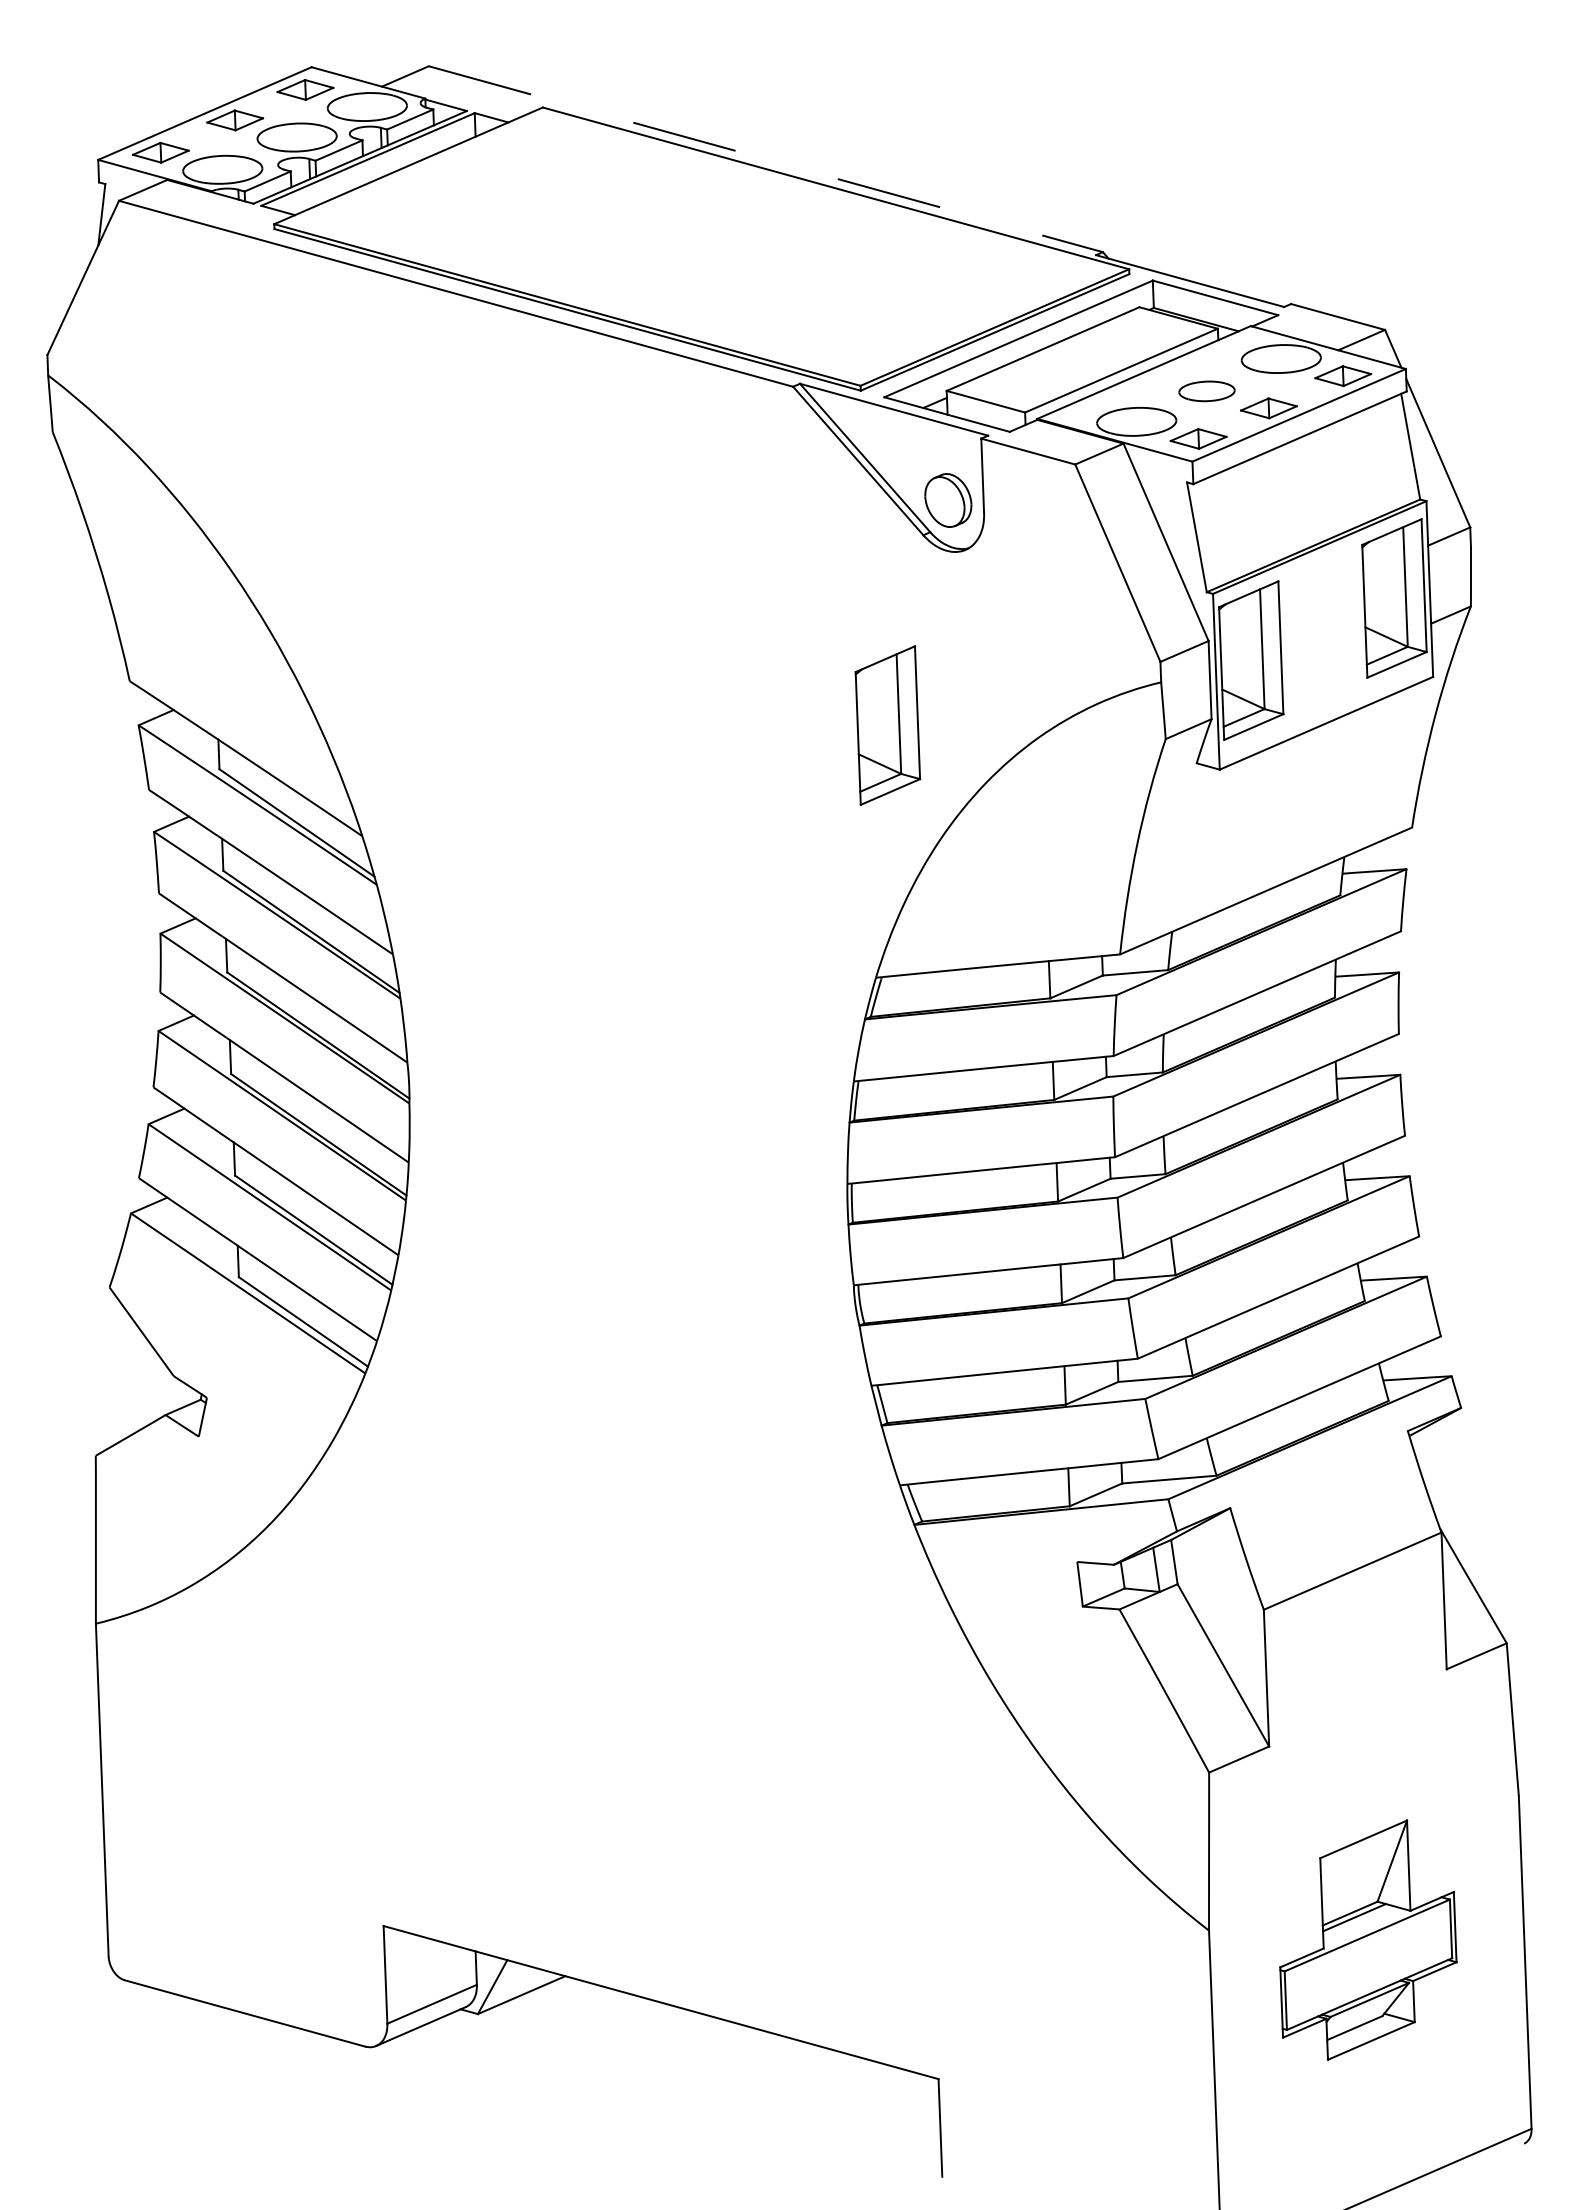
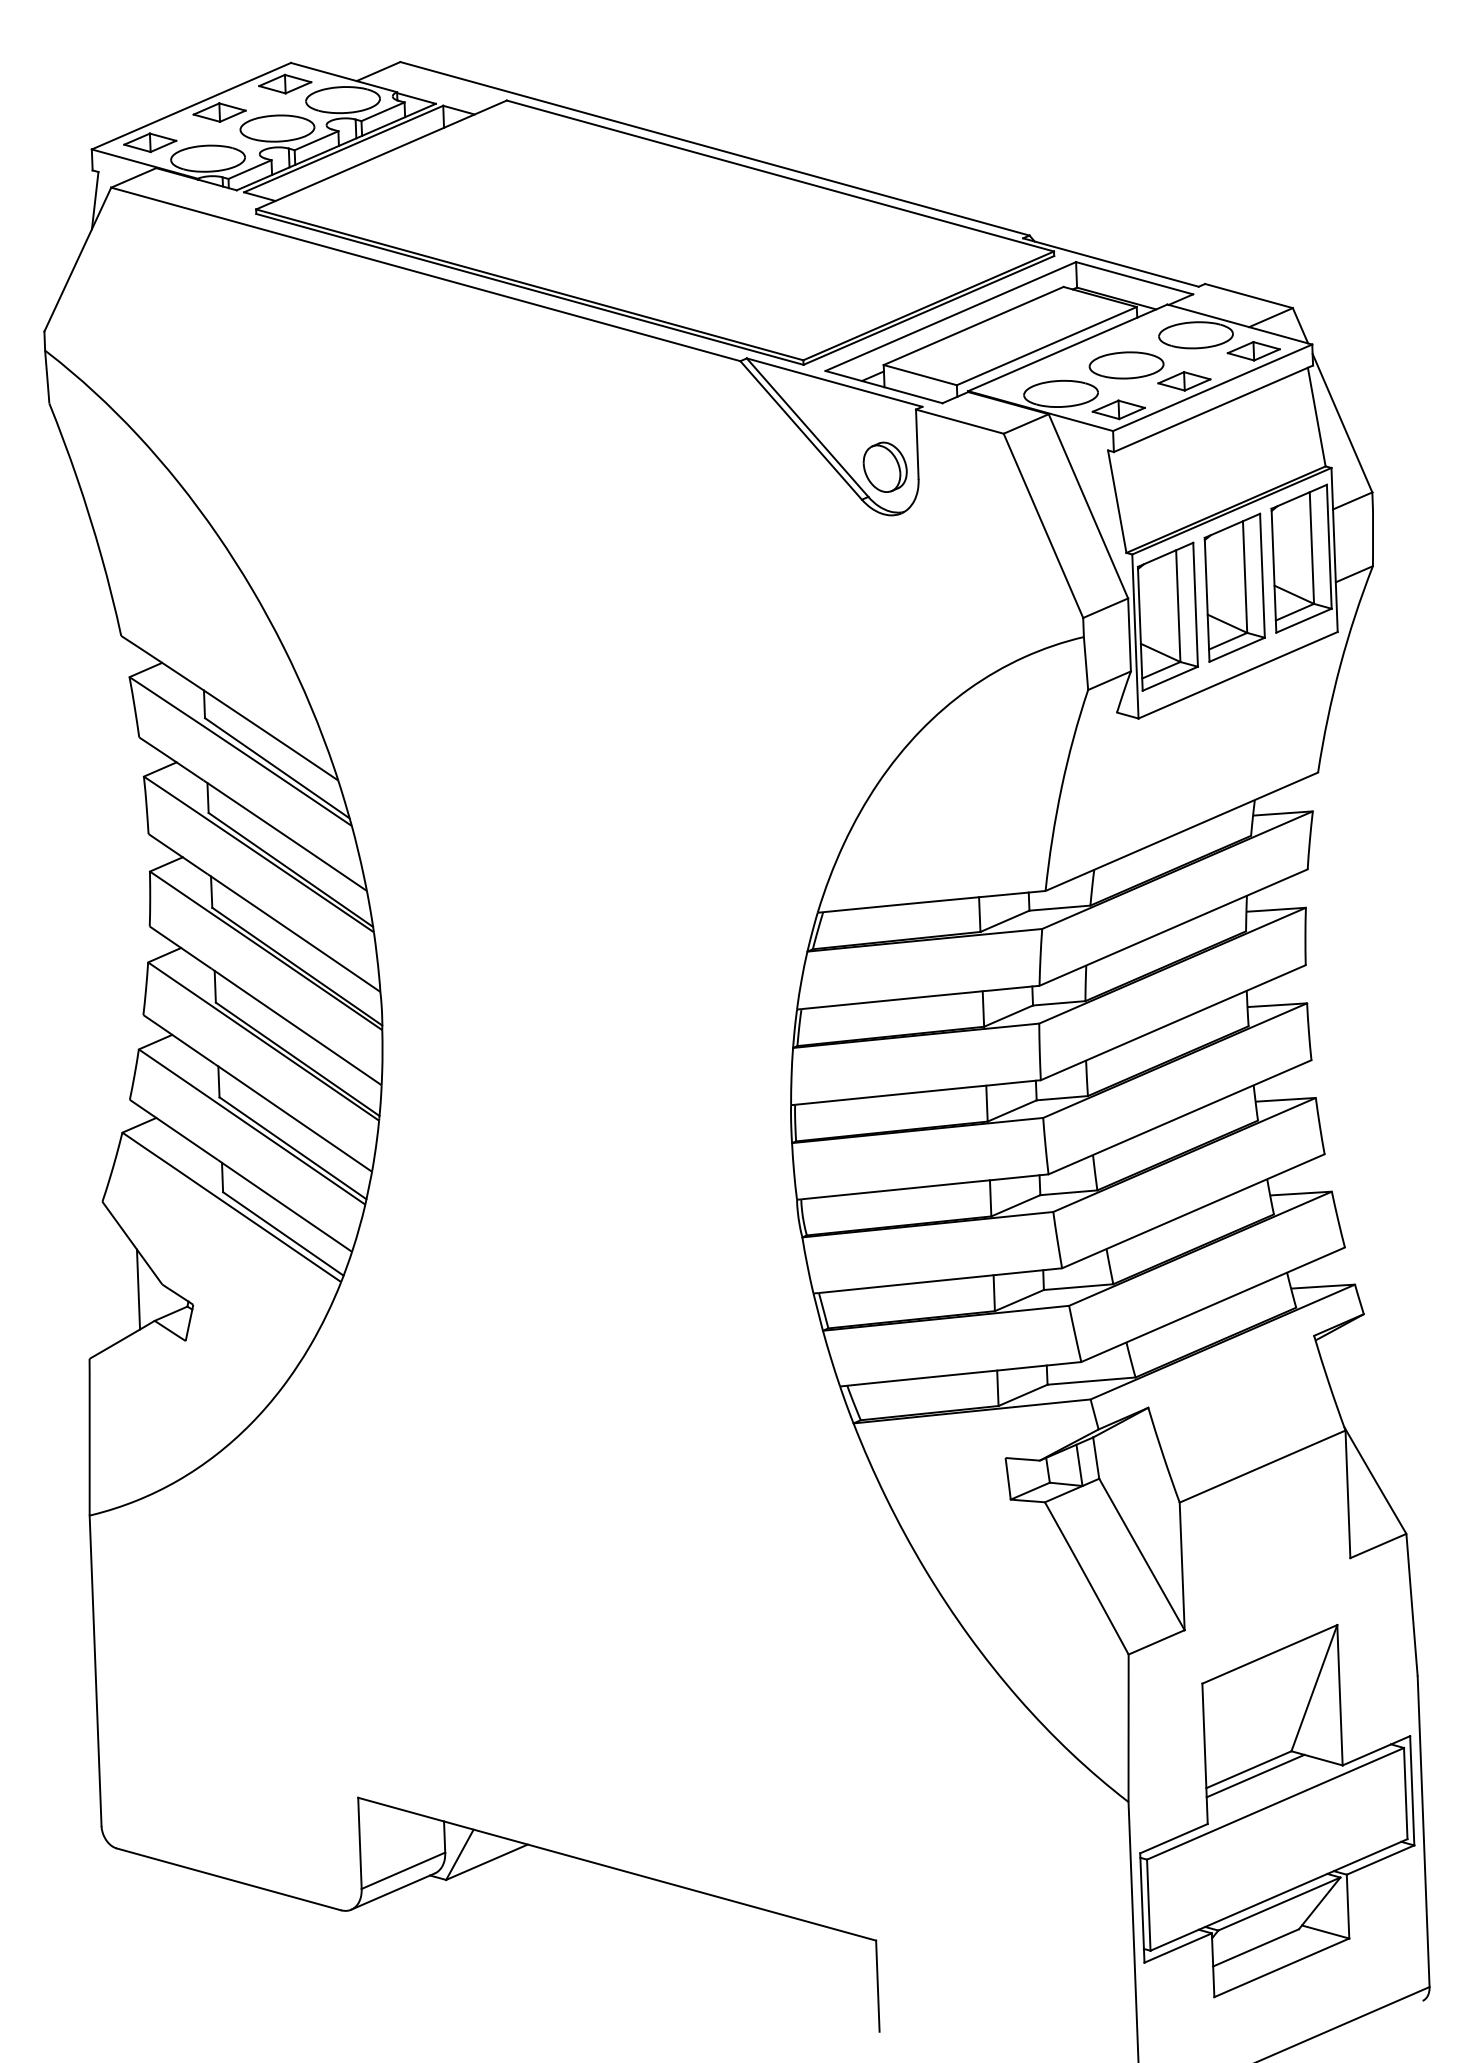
line: (765, 159) -> (714, 149), dashed -> solid
part: (1206, 391) -> (1126, 365), size x1.43
part: (887, 725) -> (1234, 587), moved
line: (147, 1381) -> (137, 1289), added
part: (1368, 1939) -> (1277, 1810), size x1.67

